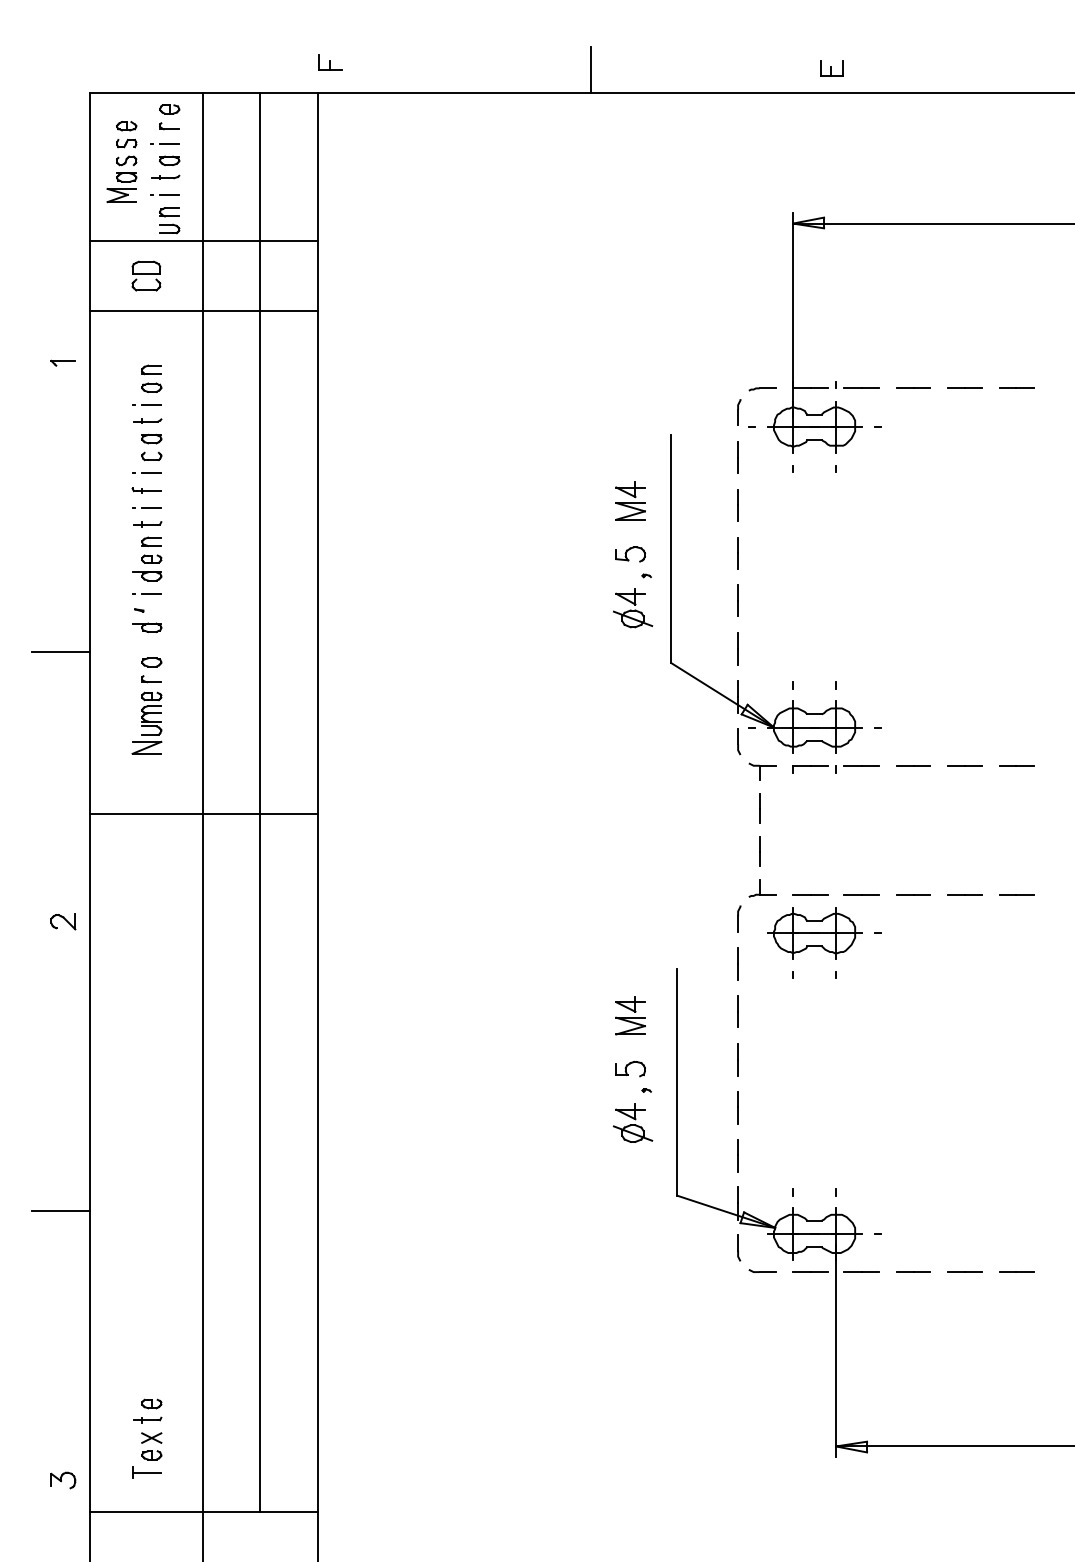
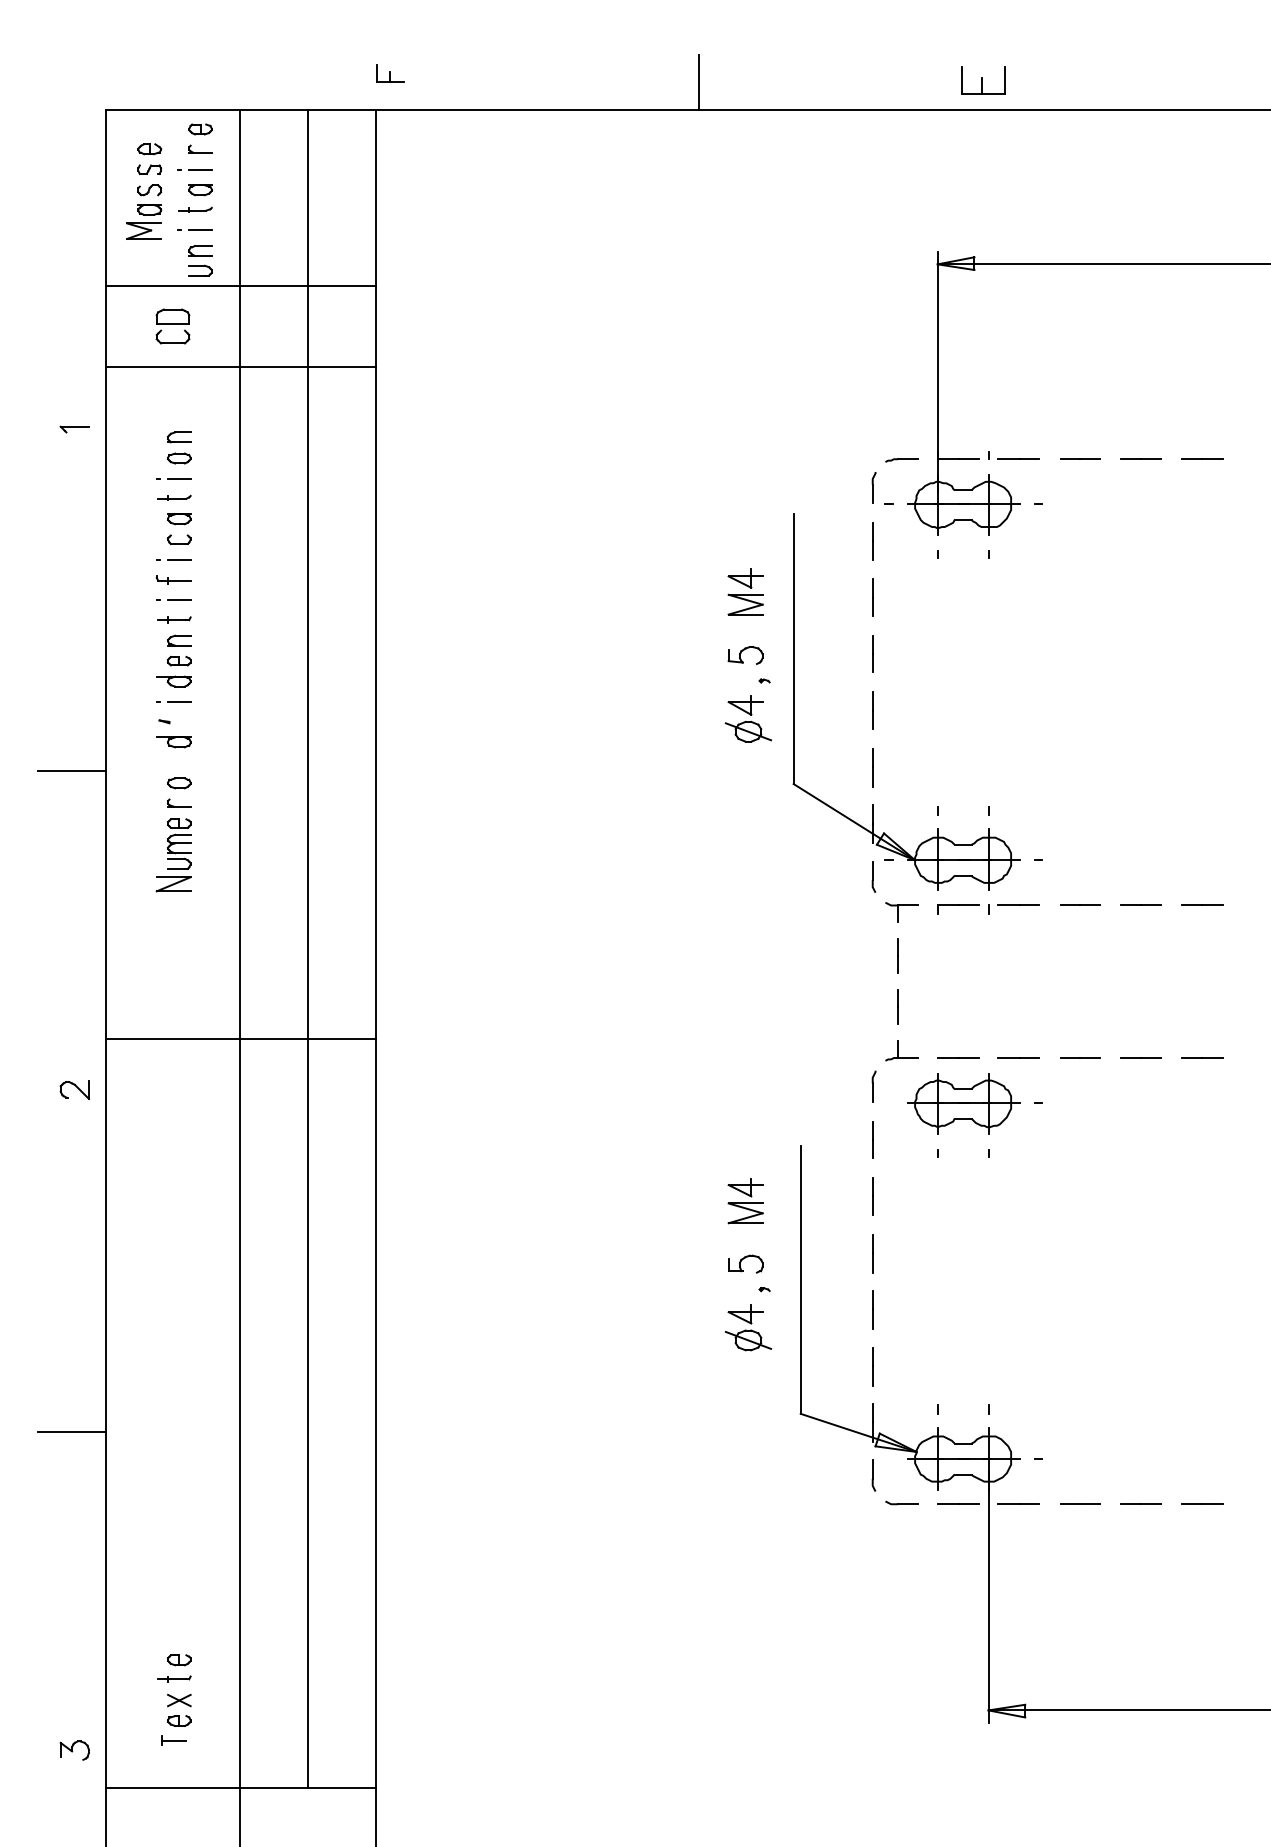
part: (831, 68) -> (983, 80), size x1.6
line: (203, 813) -> (240, 1038), moved
part: (146, 1472) -> (173, 1741), size x0.7

